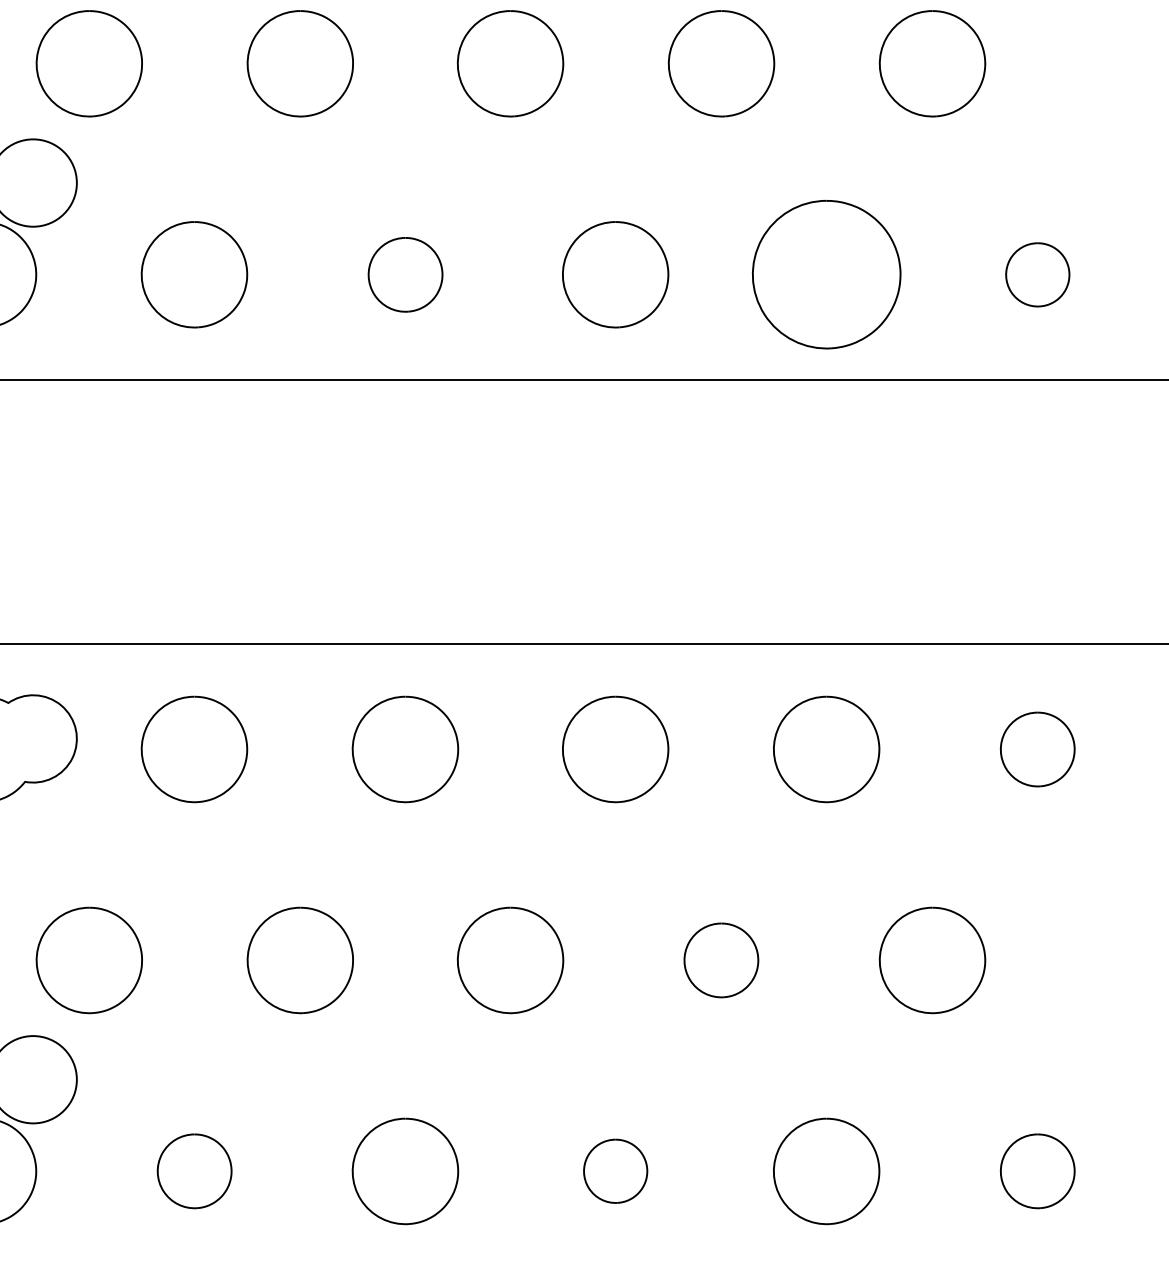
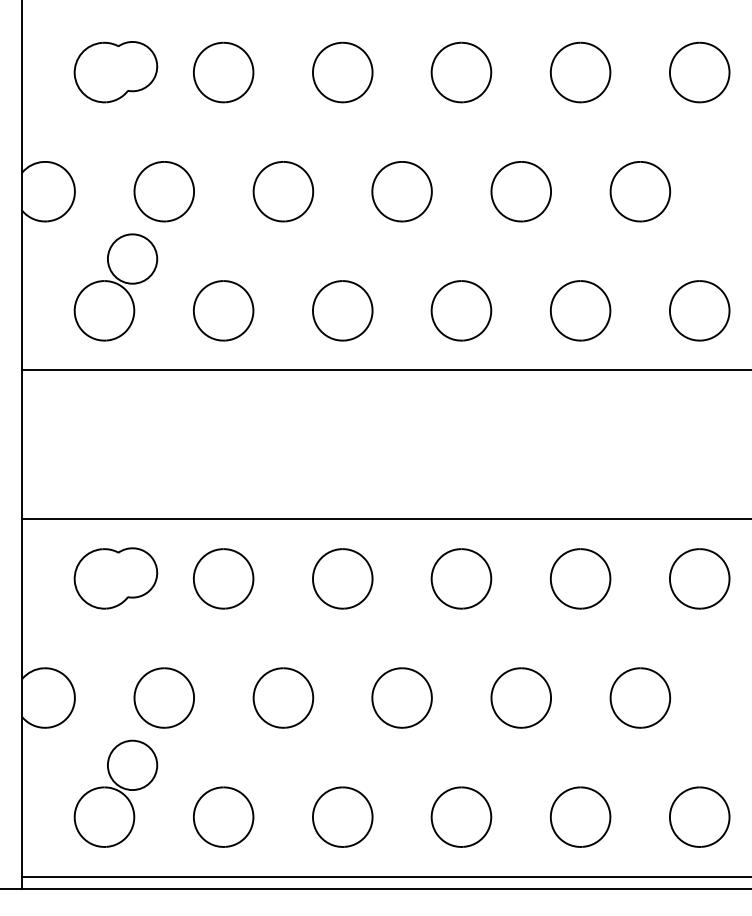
part: (404, 274) -> (342, 310), size x1.43
part: (826, 274) -> (580, 310), size x0.71
part: (1037, 274) -> (699, 310), size x1.67
part: (1037, 748) -> (699, 578), size x1.43
part: (720, 959) -> (520, 697), size x1.43
part: (194, 1170) -> (223, 816), size x1.43
part: (615, 1170) -> (461, 816), size x1.67
part: (1037, 1170) -> (699, 816), size x1.43

